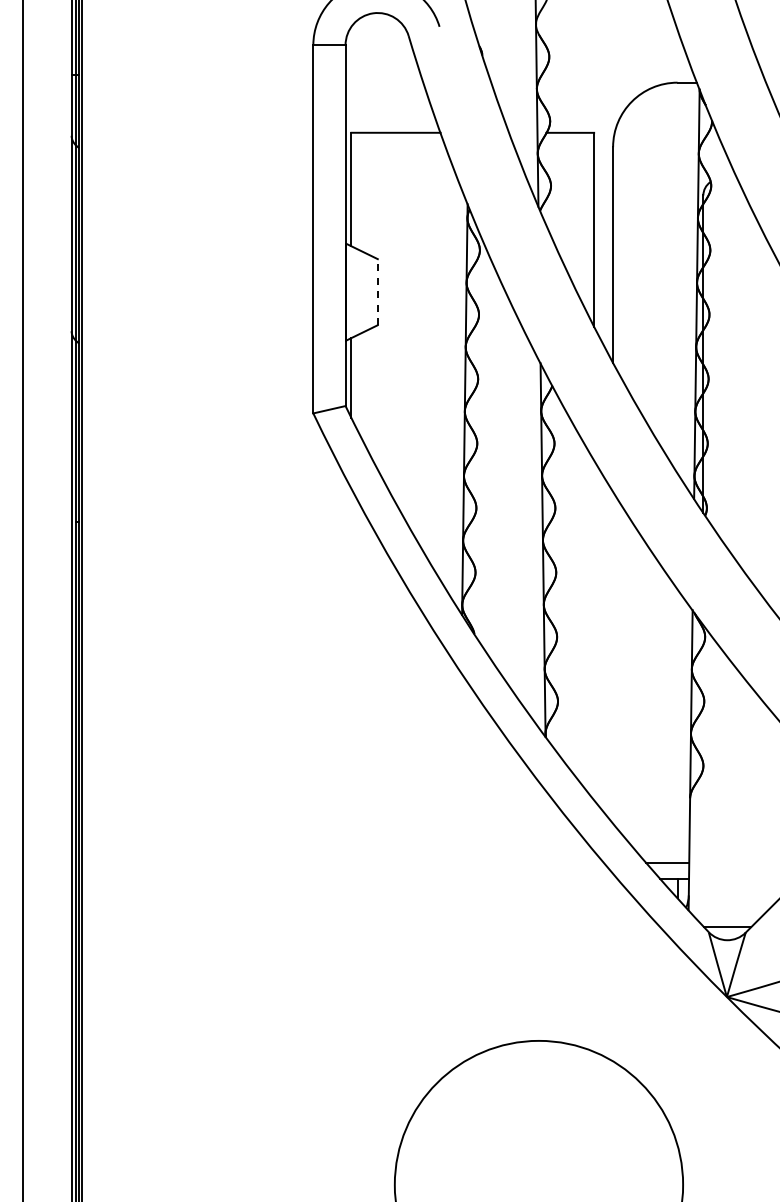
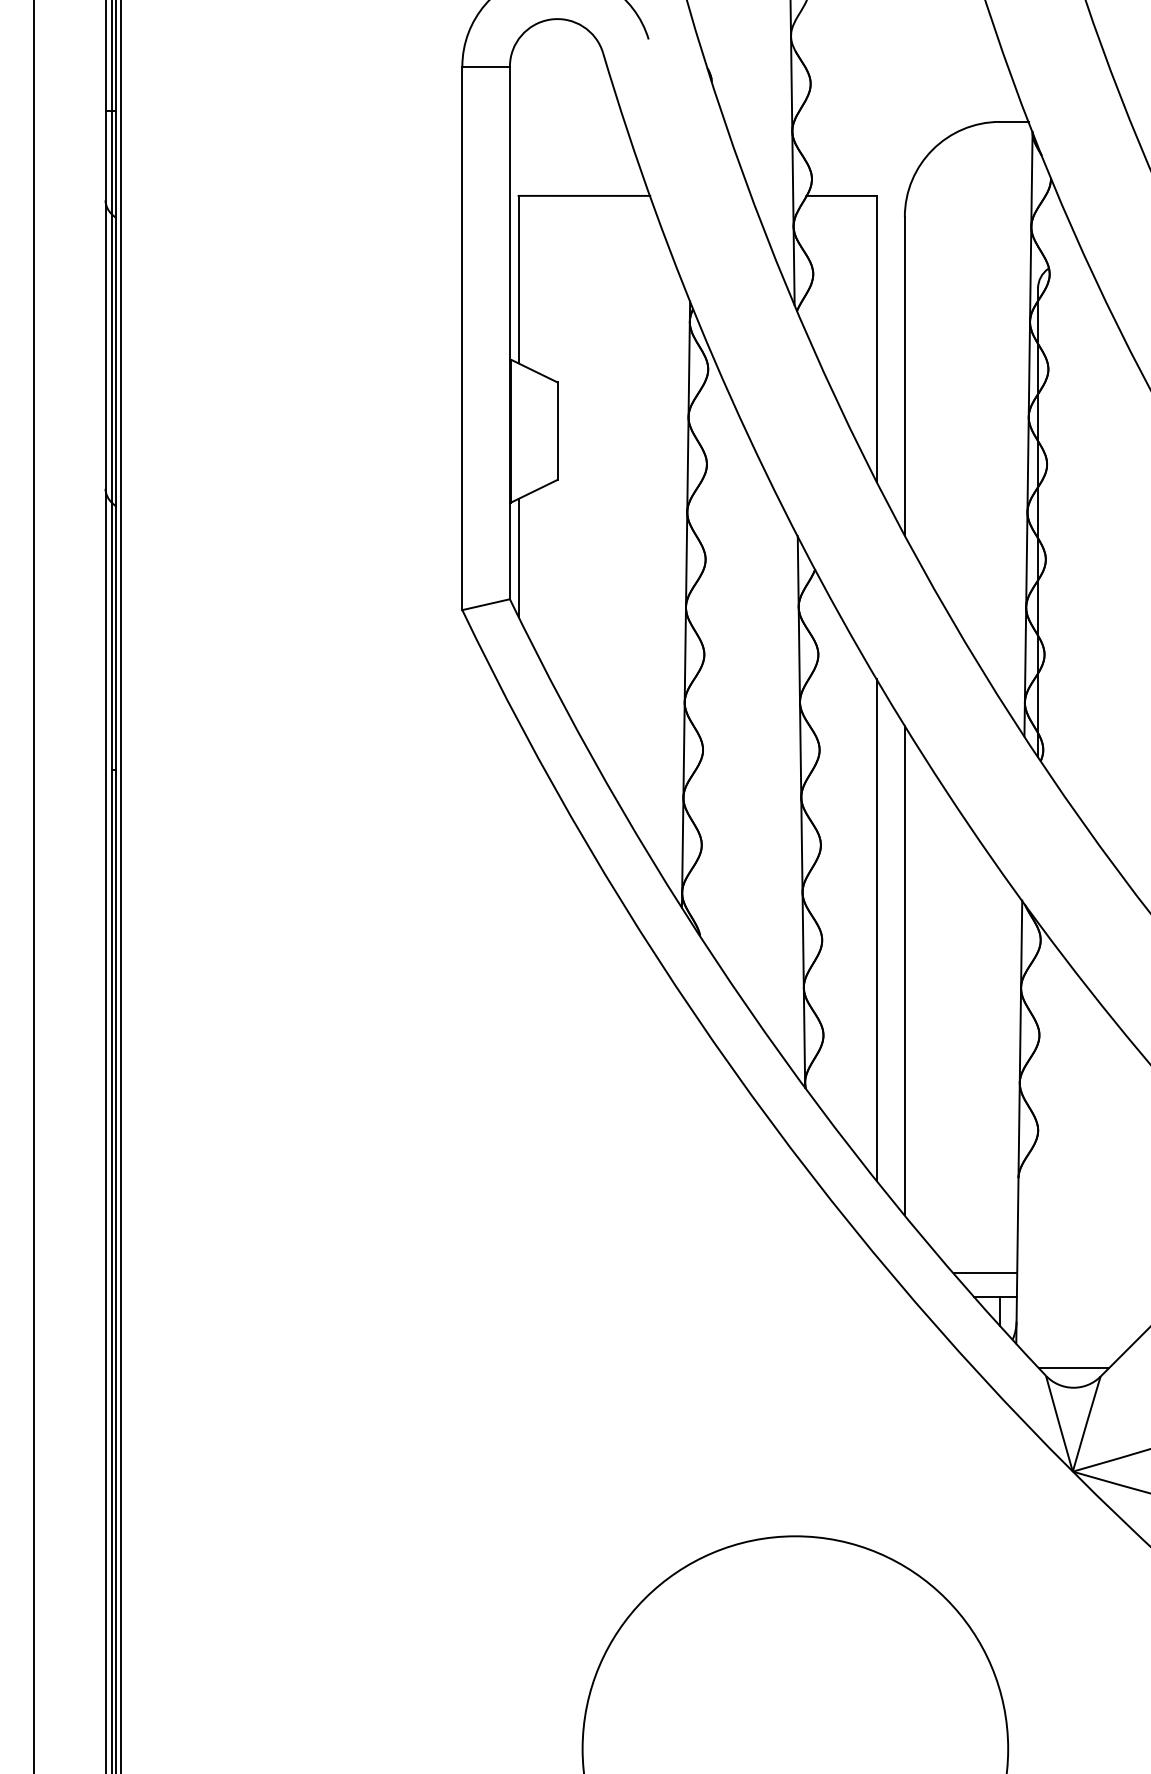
line: (377, 291) -> (557, 430), dashed -> solid
line: (594, 629) -> (877, 929), added
line: (613, 657) -> (905, 970), added

